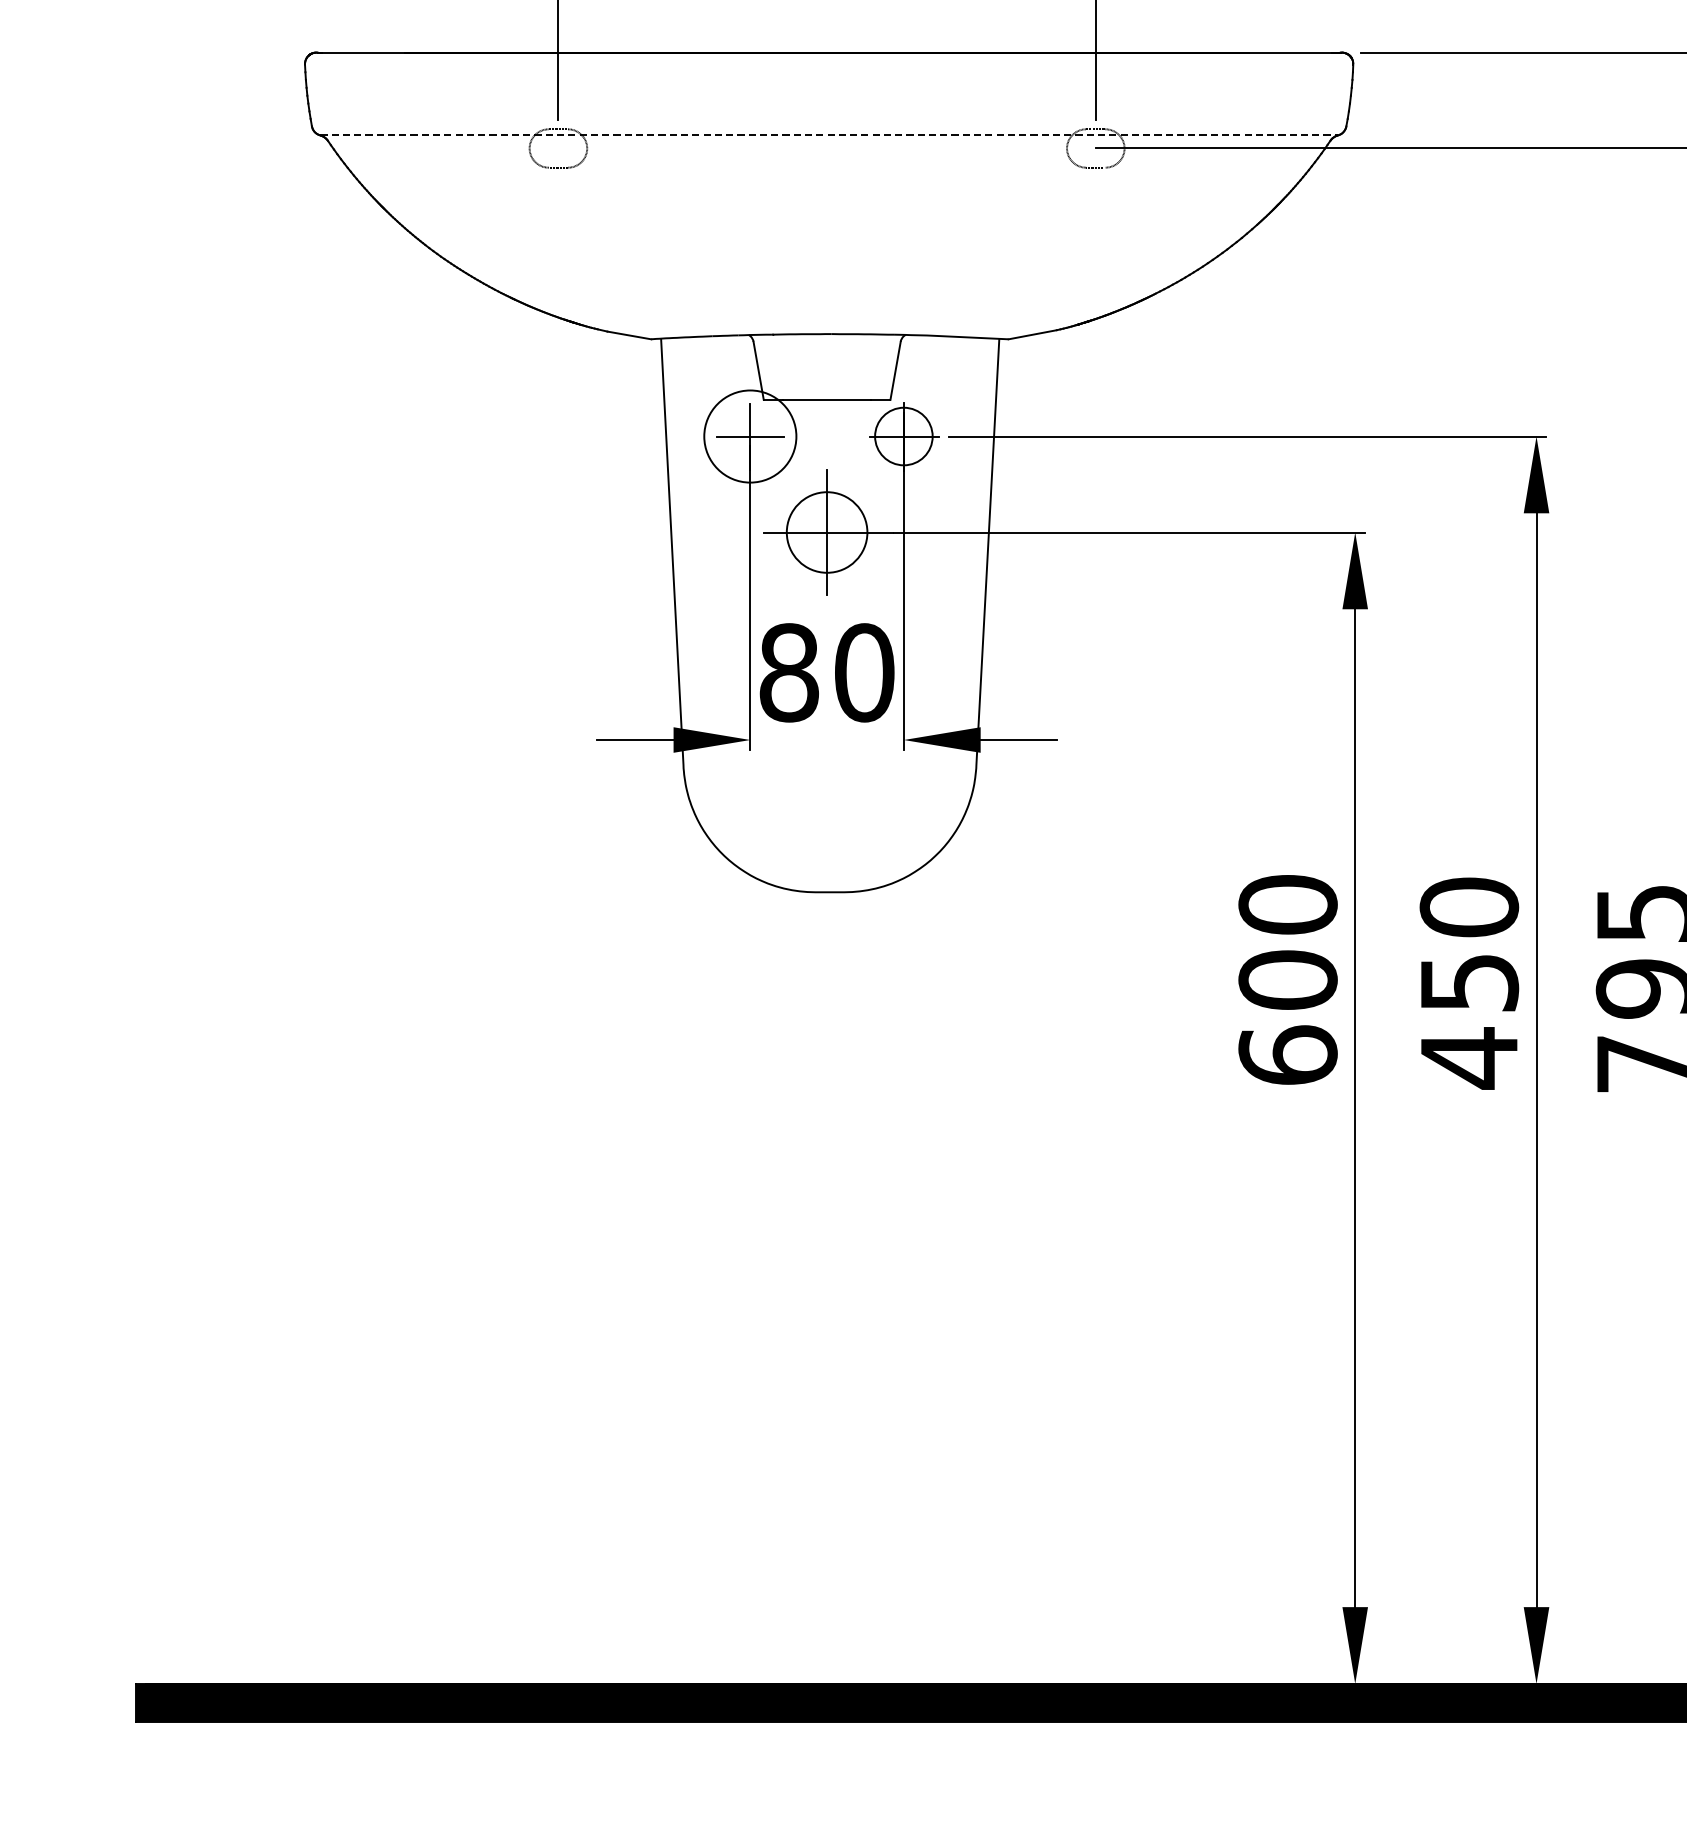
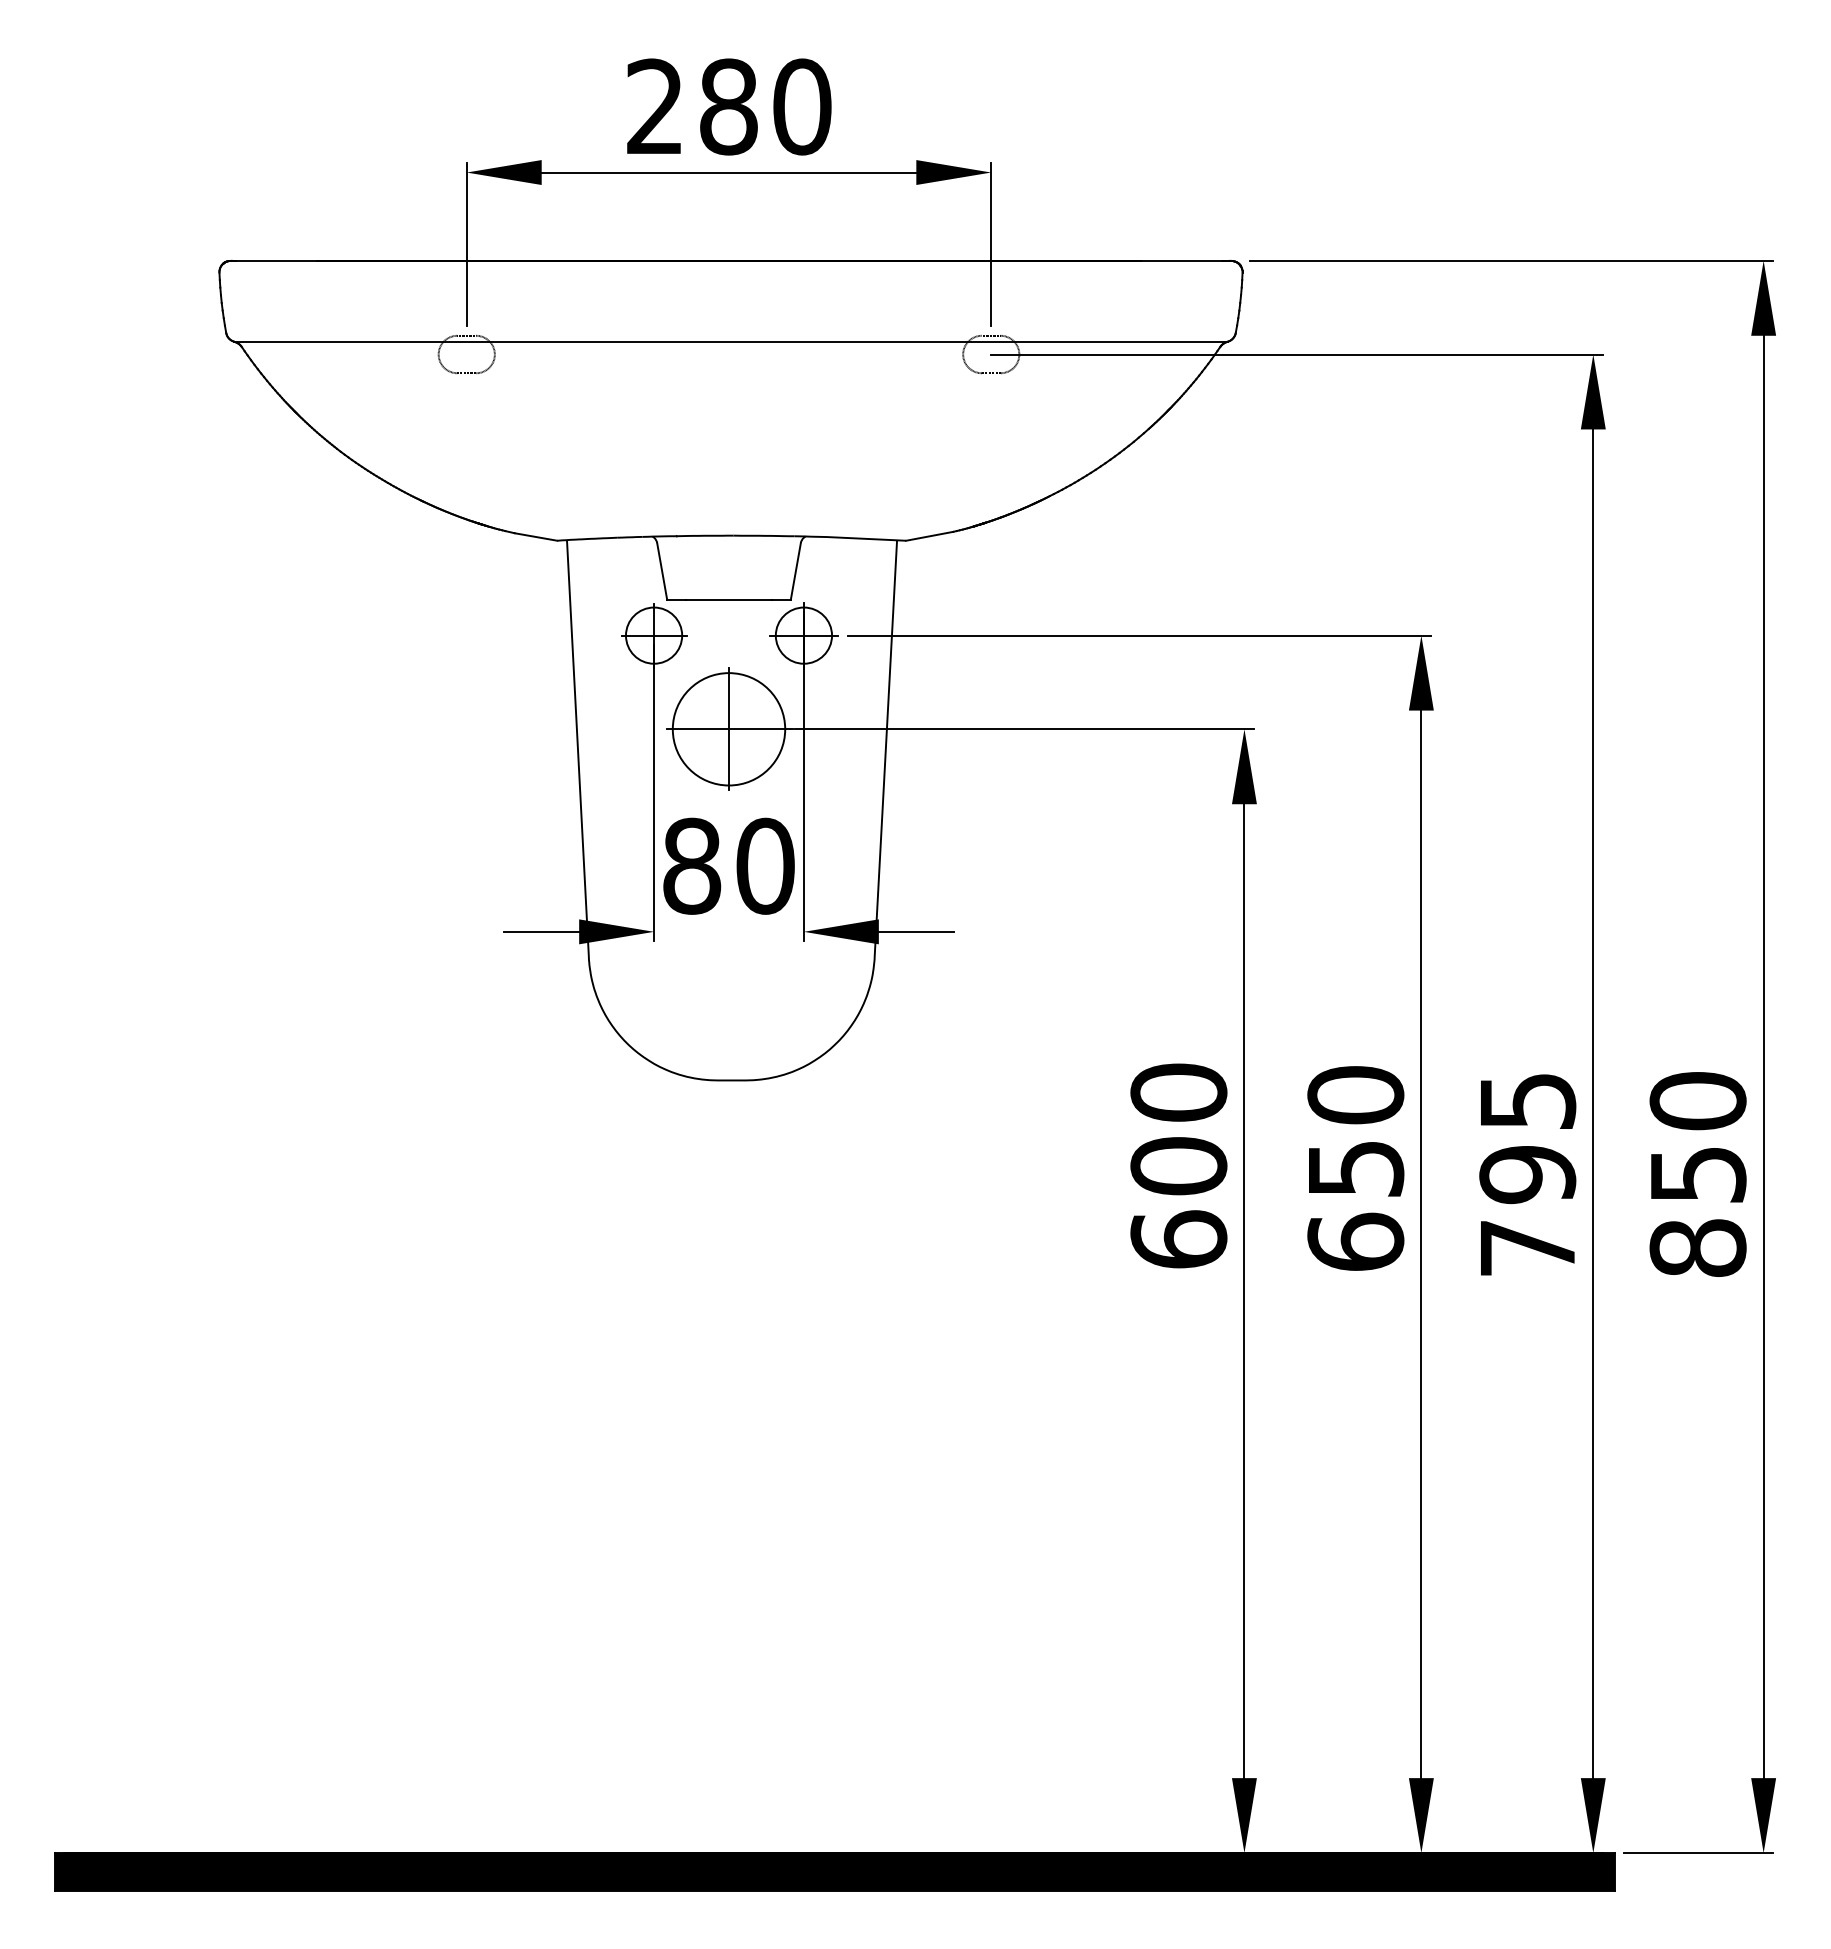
line: (829, 135) -> (731, 341), dashed -> solid
circle: (749, 436) -> (653, 635), size x0.62
circle: (826, 532) -> (728, 729), size x1.43
text: (1469, 1058) -> (1355, 1242), 450 -> 650

